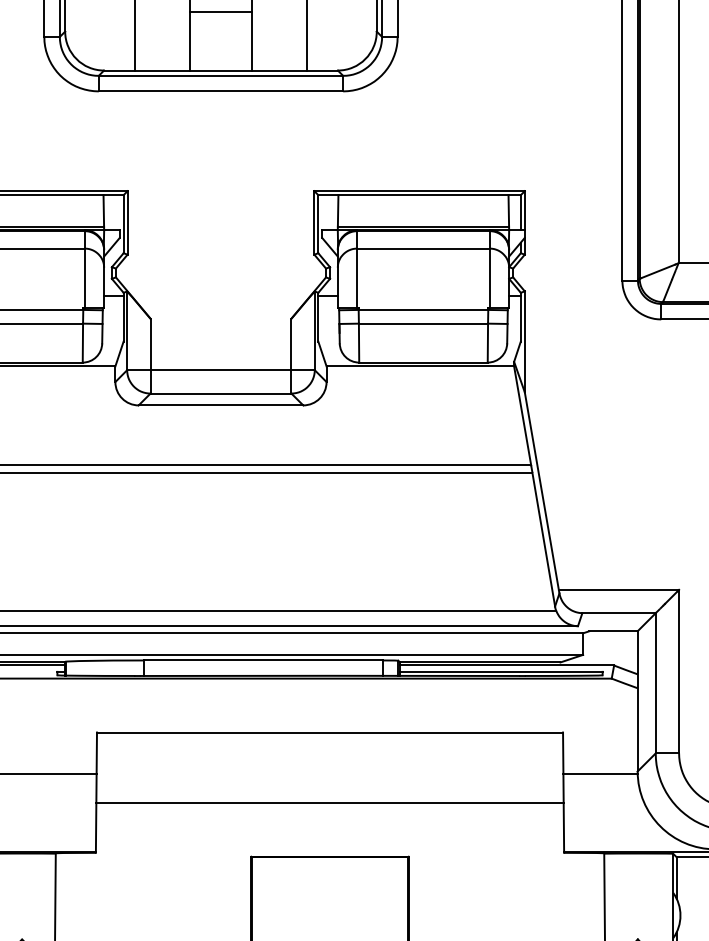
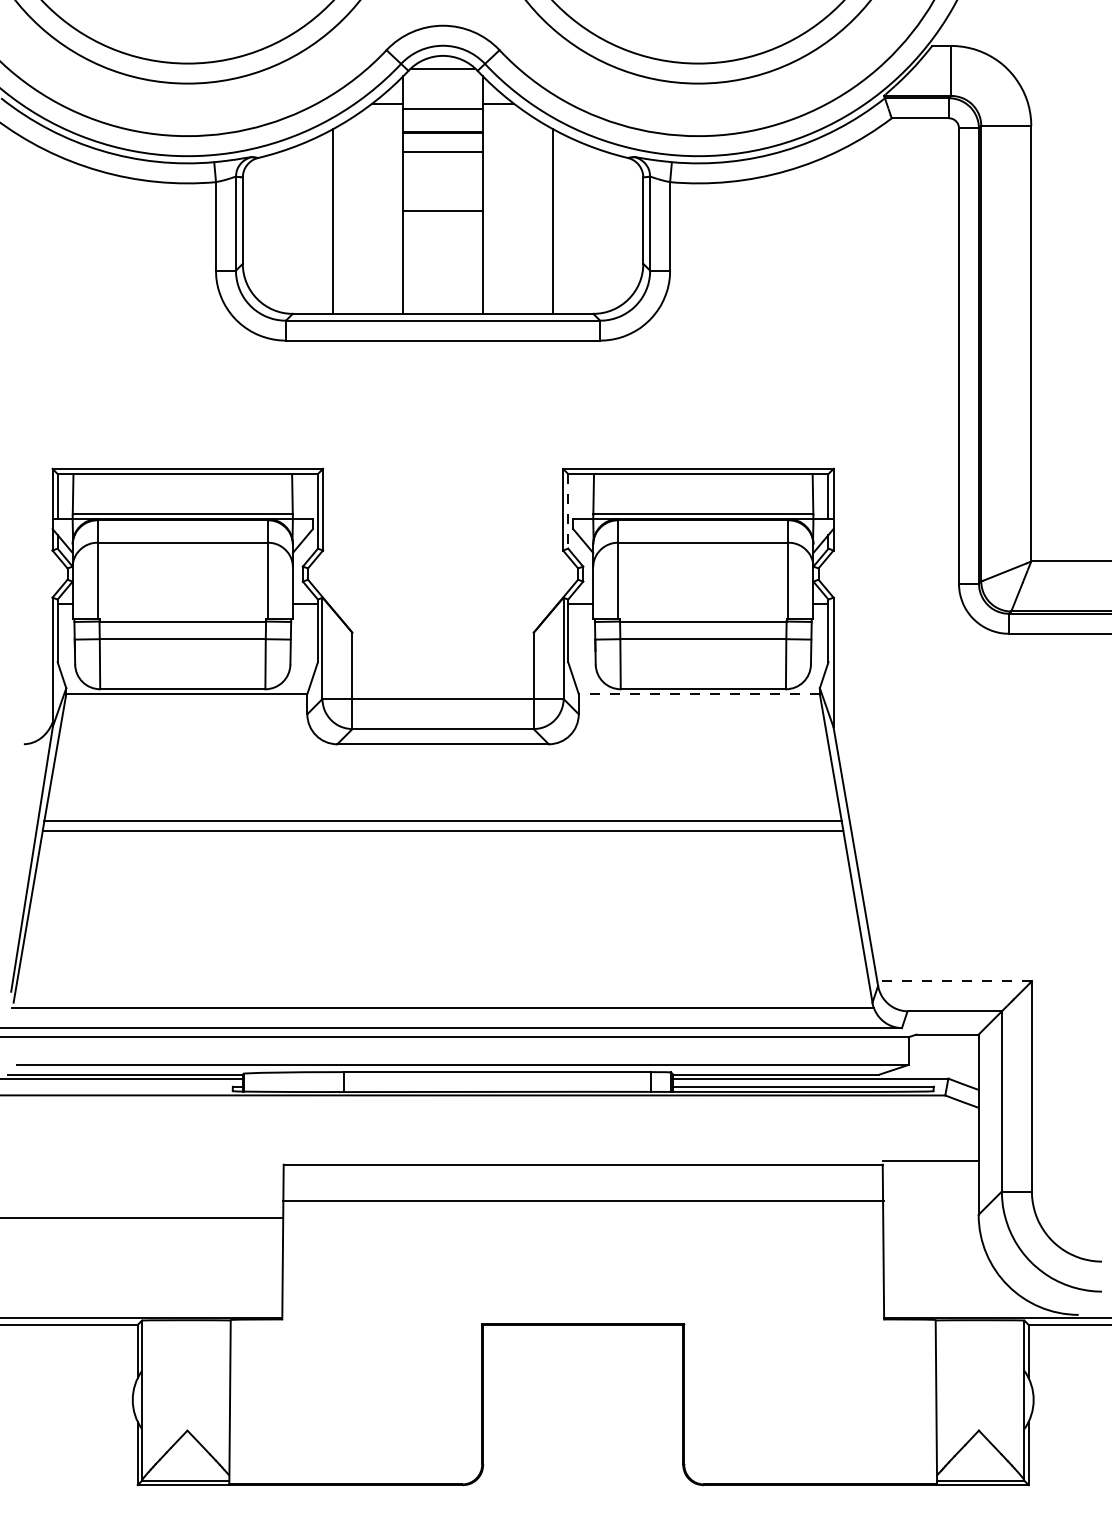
line: (221, 12) -> (443, 239), removed
line: (318, 224) -> (568, 511), solid -> dashed
line: (420, 366) -> (699, 694), solid -> dashed
line: (618, 589) -> (954, 981), solid -> dashed
line: (600, 773) -> (930, 1160), moved
line: (329, 802) -> (582, 1200), moved

